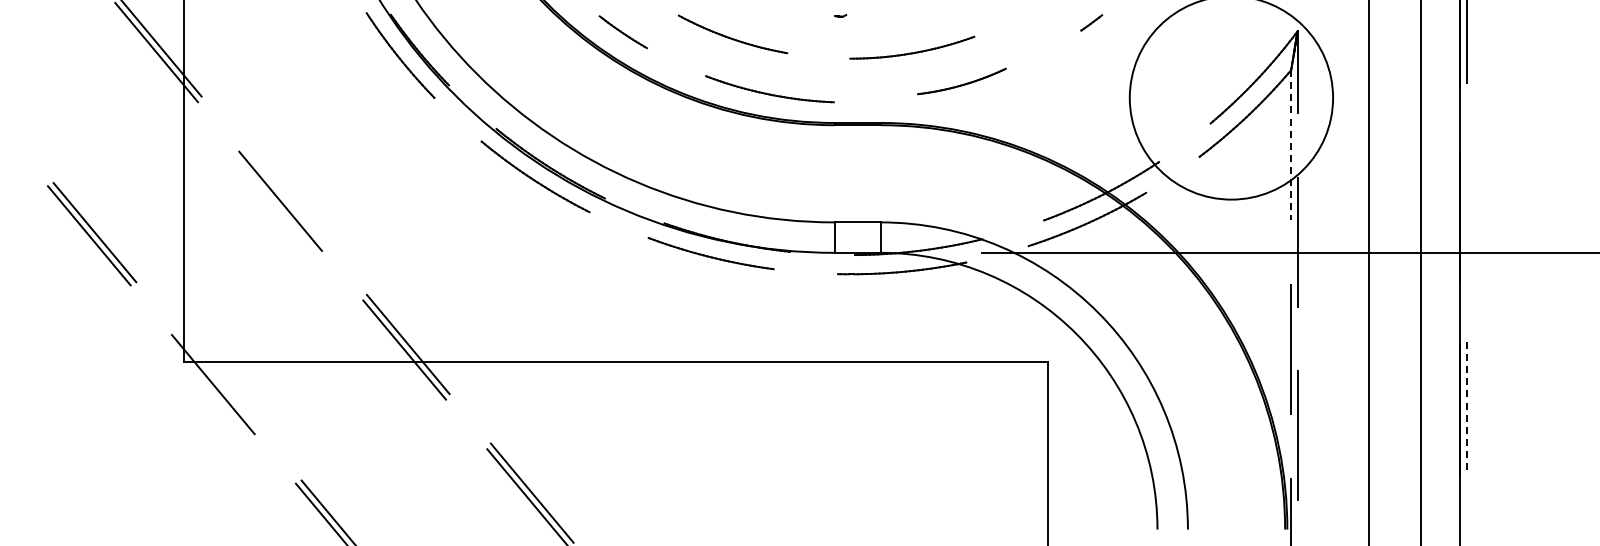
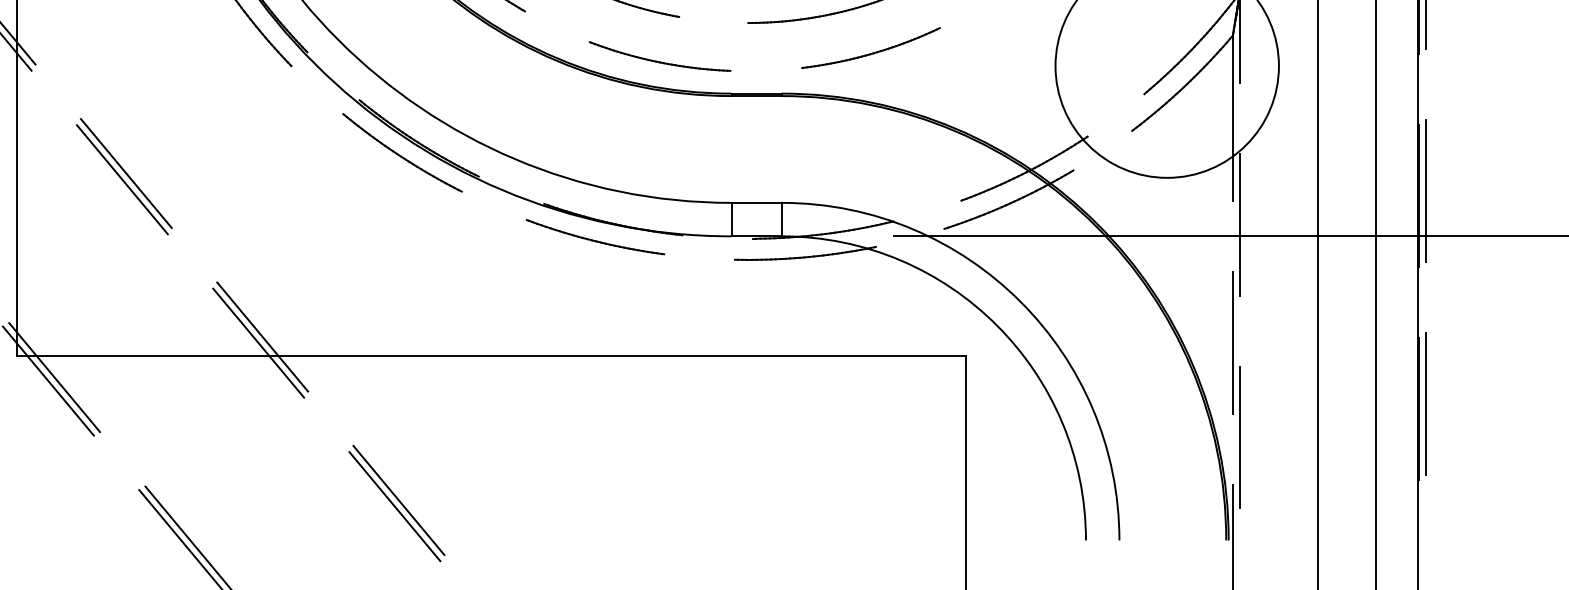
part: (961, 81) -> (870, 48), size x1.43
line: (1291, 145) -> (1233, 118), dashed -> solid
line: (283, 195) -> (125, 173), added
line: (1466, 211) -> (1425, 190), added
line: (218, 380) -> (54, 376), added
line: (1466, 405) -> (1425, 404), dashed -> solid

